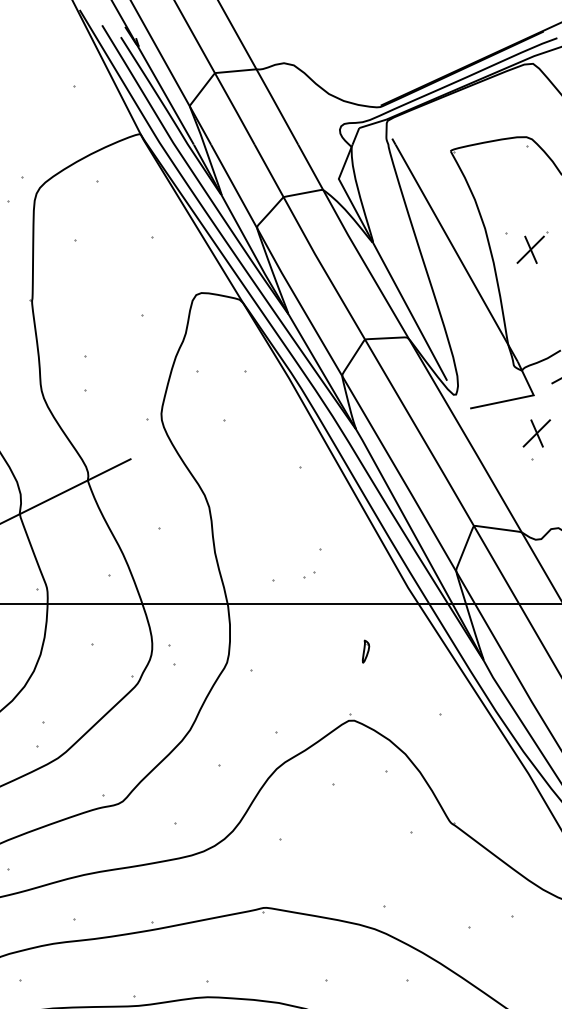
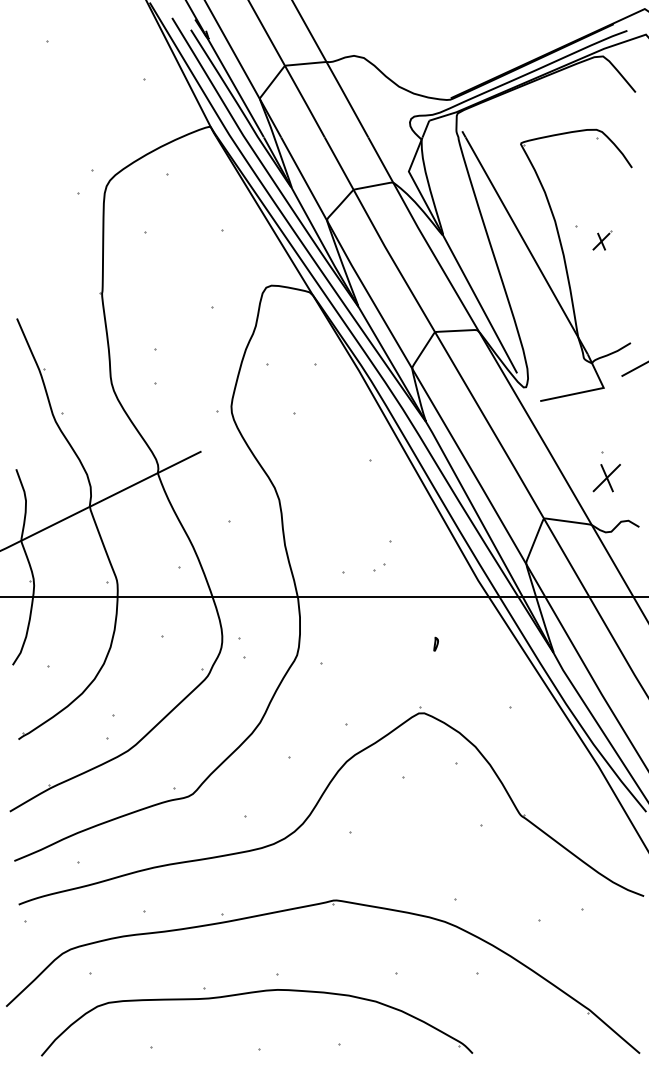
part: (532, 247) -> (602, 240), size x0.6
part: (536, 433) -> (606, 478), moved
part: (366, 651) -> (436, 644), size x0.6

